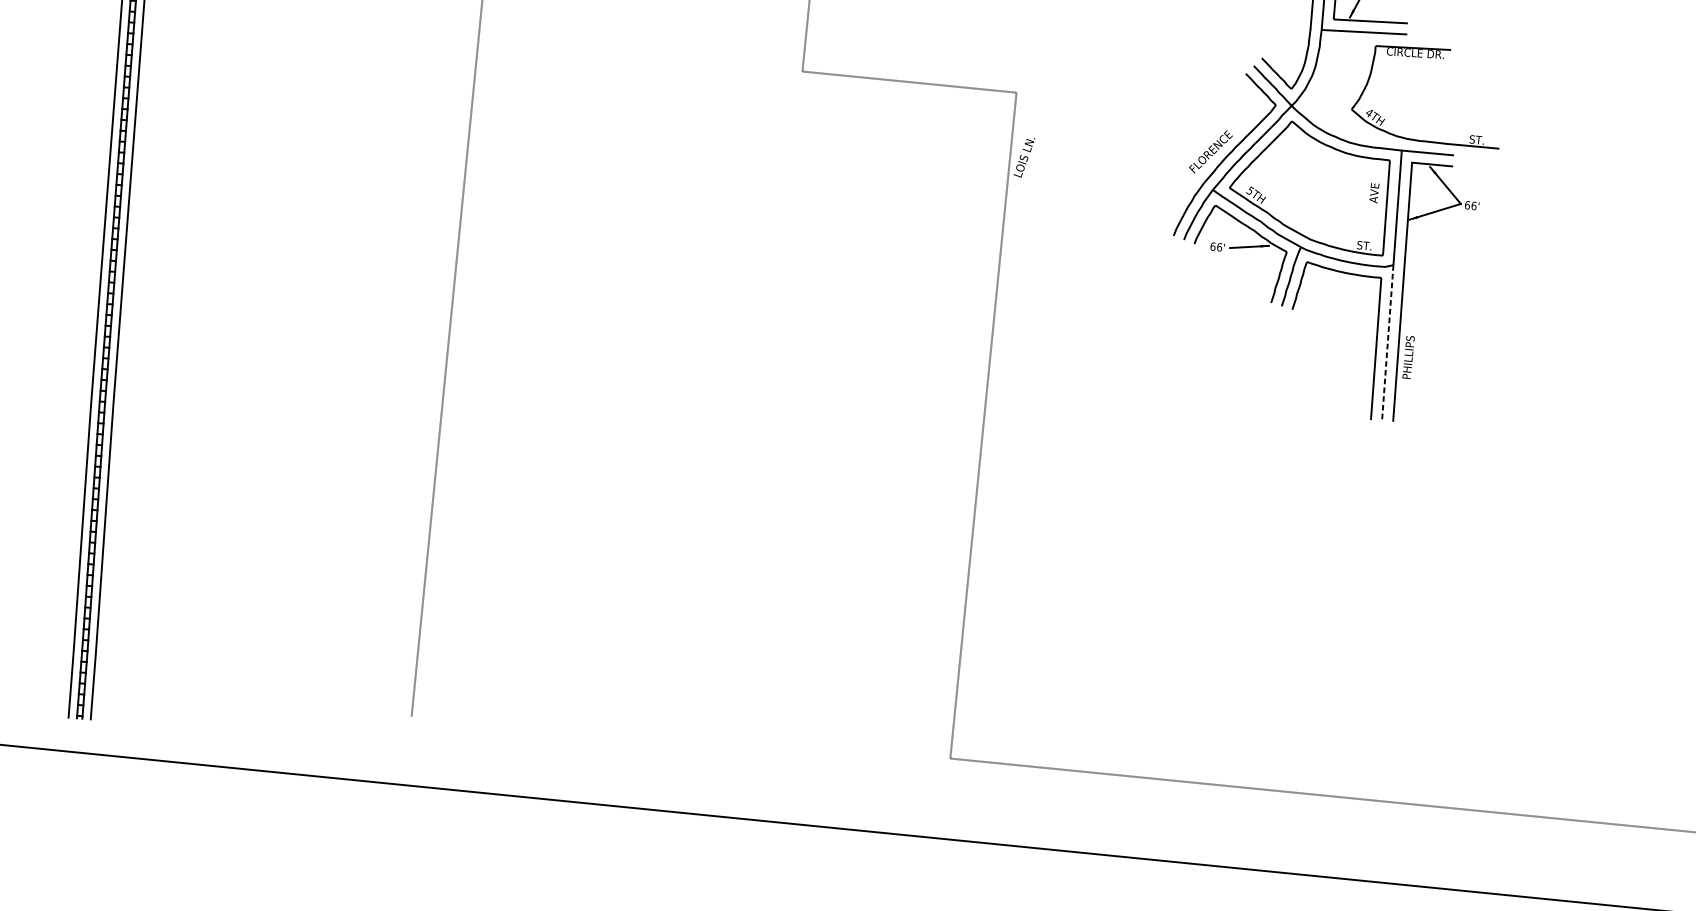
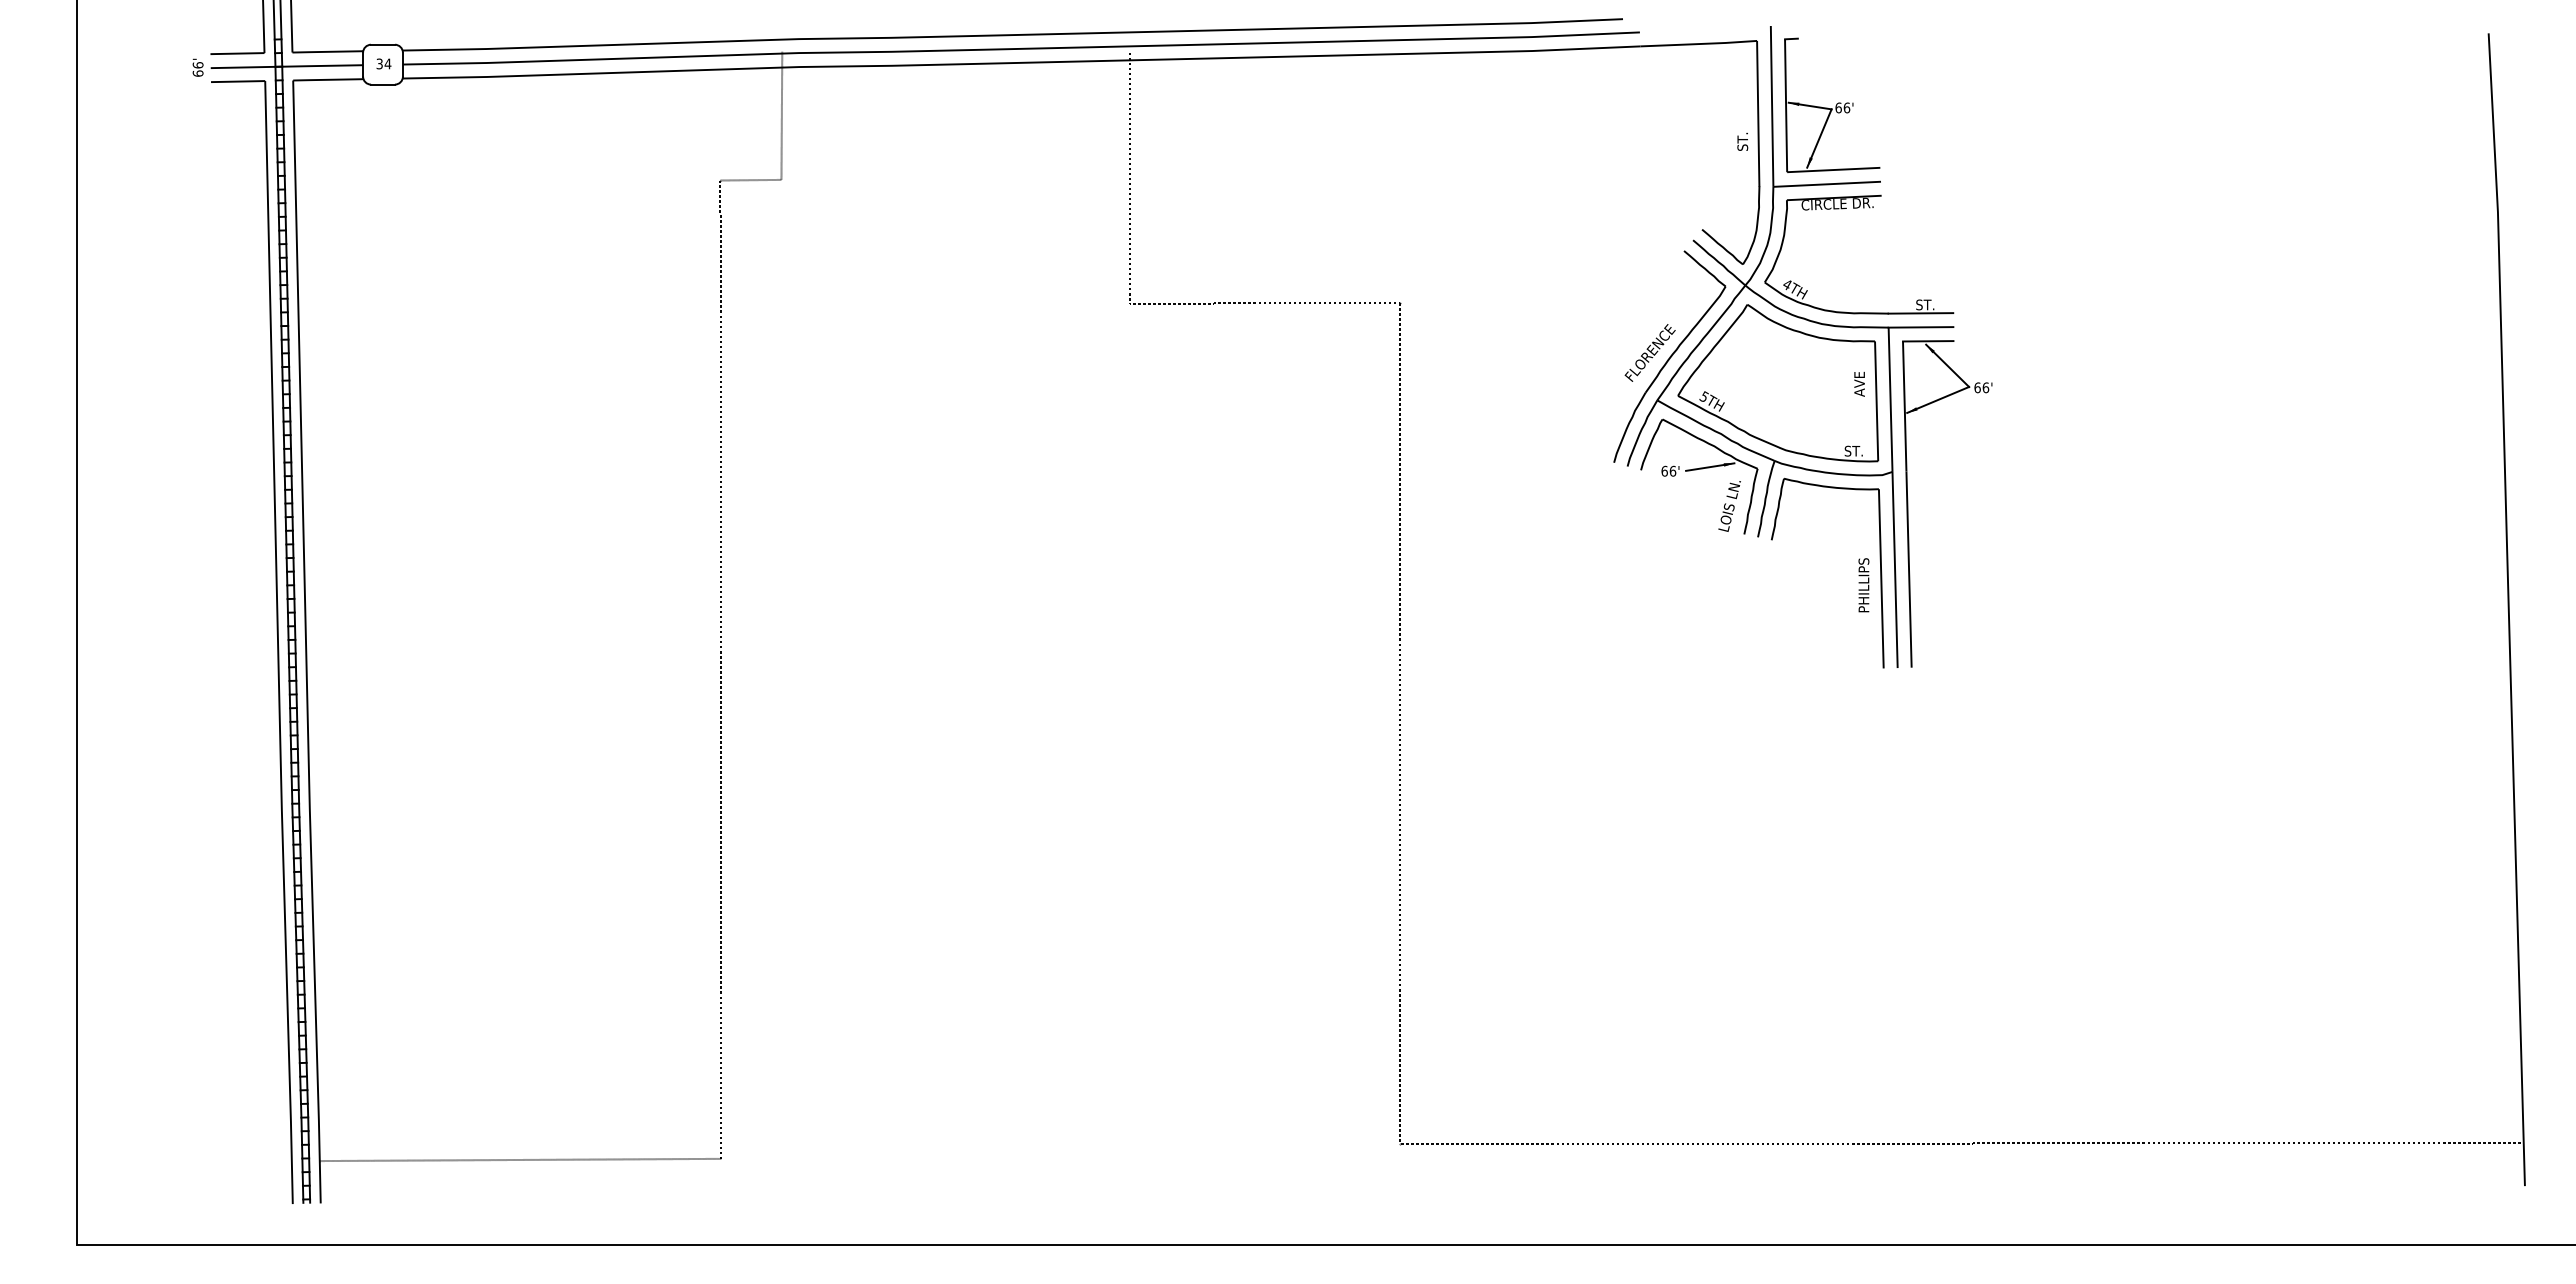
part: (1430, 58) -> (1857, 208), moved
text: (1024, 157) -> (1729, 506), moved
line: (1388, 343) -> (1895, 570), dashed -> solid
text: (1408, 357) -> (1863, 585), moved
line: (252, 701) -> (520, 1159), added

